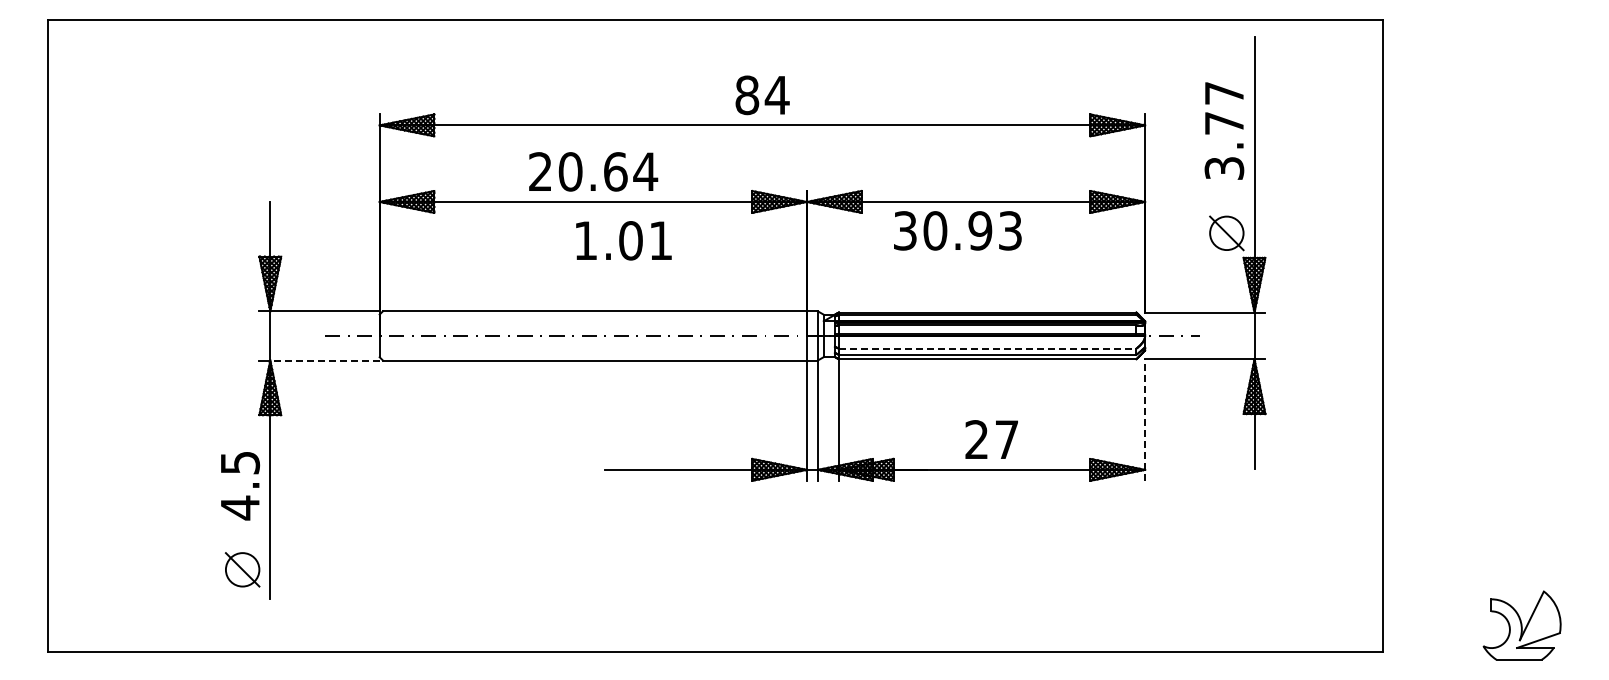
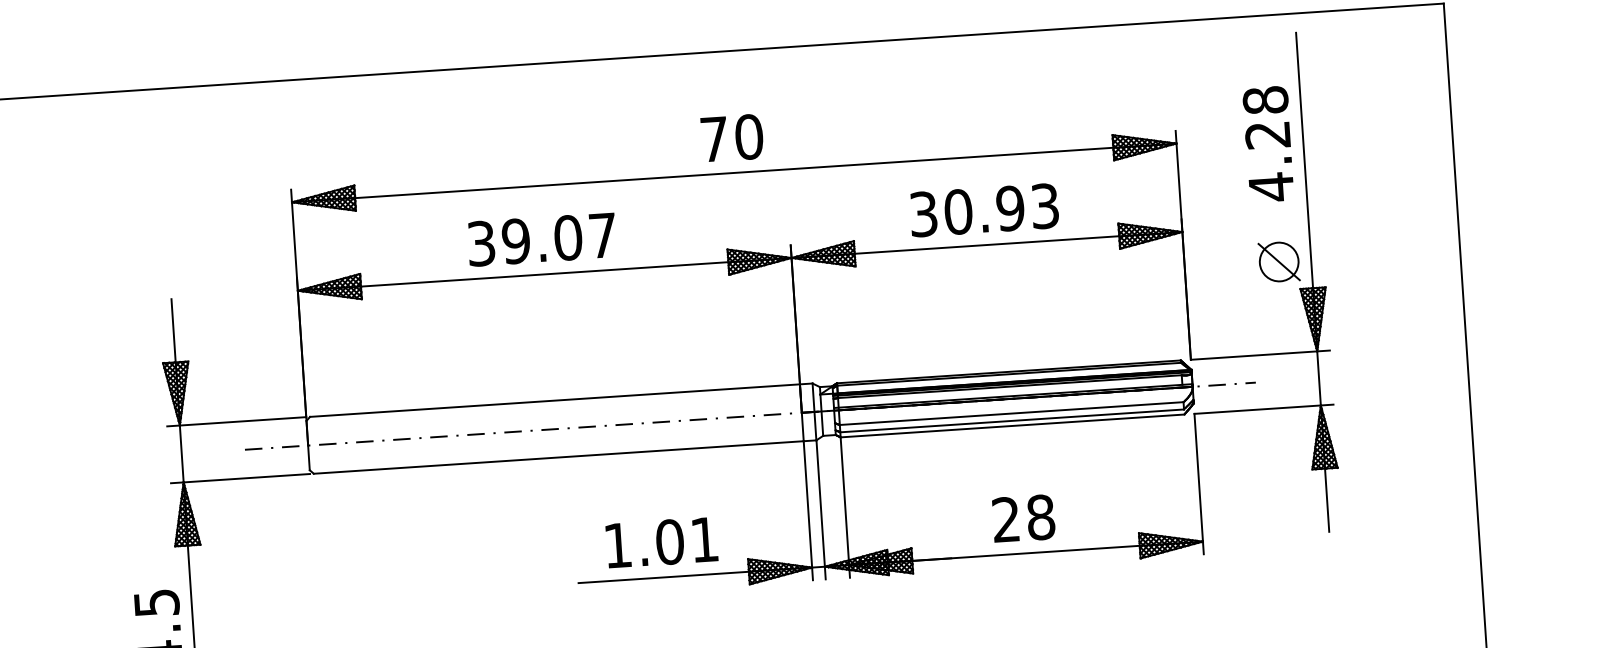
text: (762, 95) -> (732, 138), 84 -> 70
text: (1224, 131) -> (1268, 144), 3.77 -> 4.28
text: (593, 171) -> (542, 239), 20.64 -> 39.07
text: (957, 230) -> (984, 209), moved
text: (623, 240) -> (661, 542), moved
line: (987, 348) -> (1011, 413), dashed -> solid
line: (325, 360) -> (247, 478), dashed -> solid
line: (1145, 420) -> (1199, 484), dashed -> solid
text: (1006, 439) -> (1040, 517), 27 -> 28

